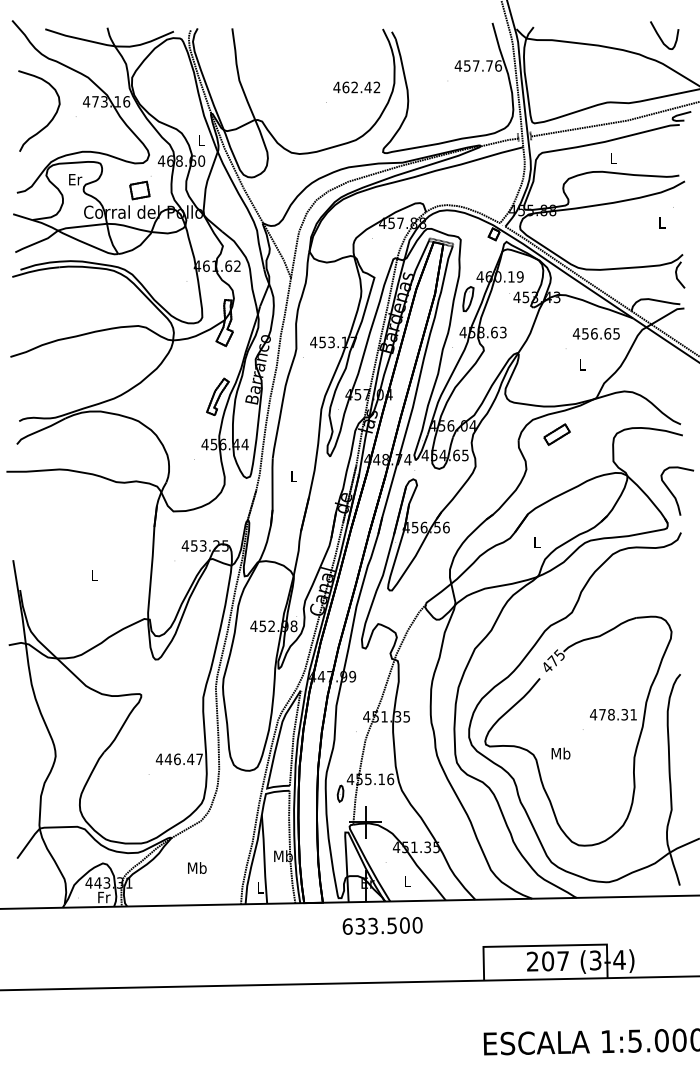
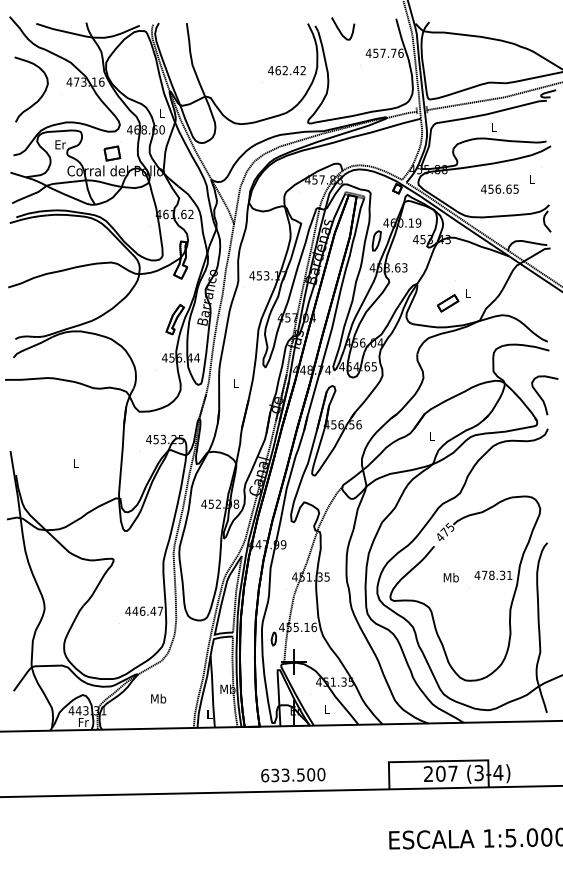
curve: (660, 36) -> (339, 29), moved
text: (595, 333) -> (499, 188), moved
part: (556, 434) -> (447, 303), moved
text: (560, 753) -> (450, 577), moved
text: (382, 925) -> (293, 774), moved

